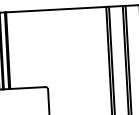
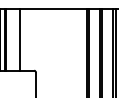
line: (26, 49) -> (20, 39), added

